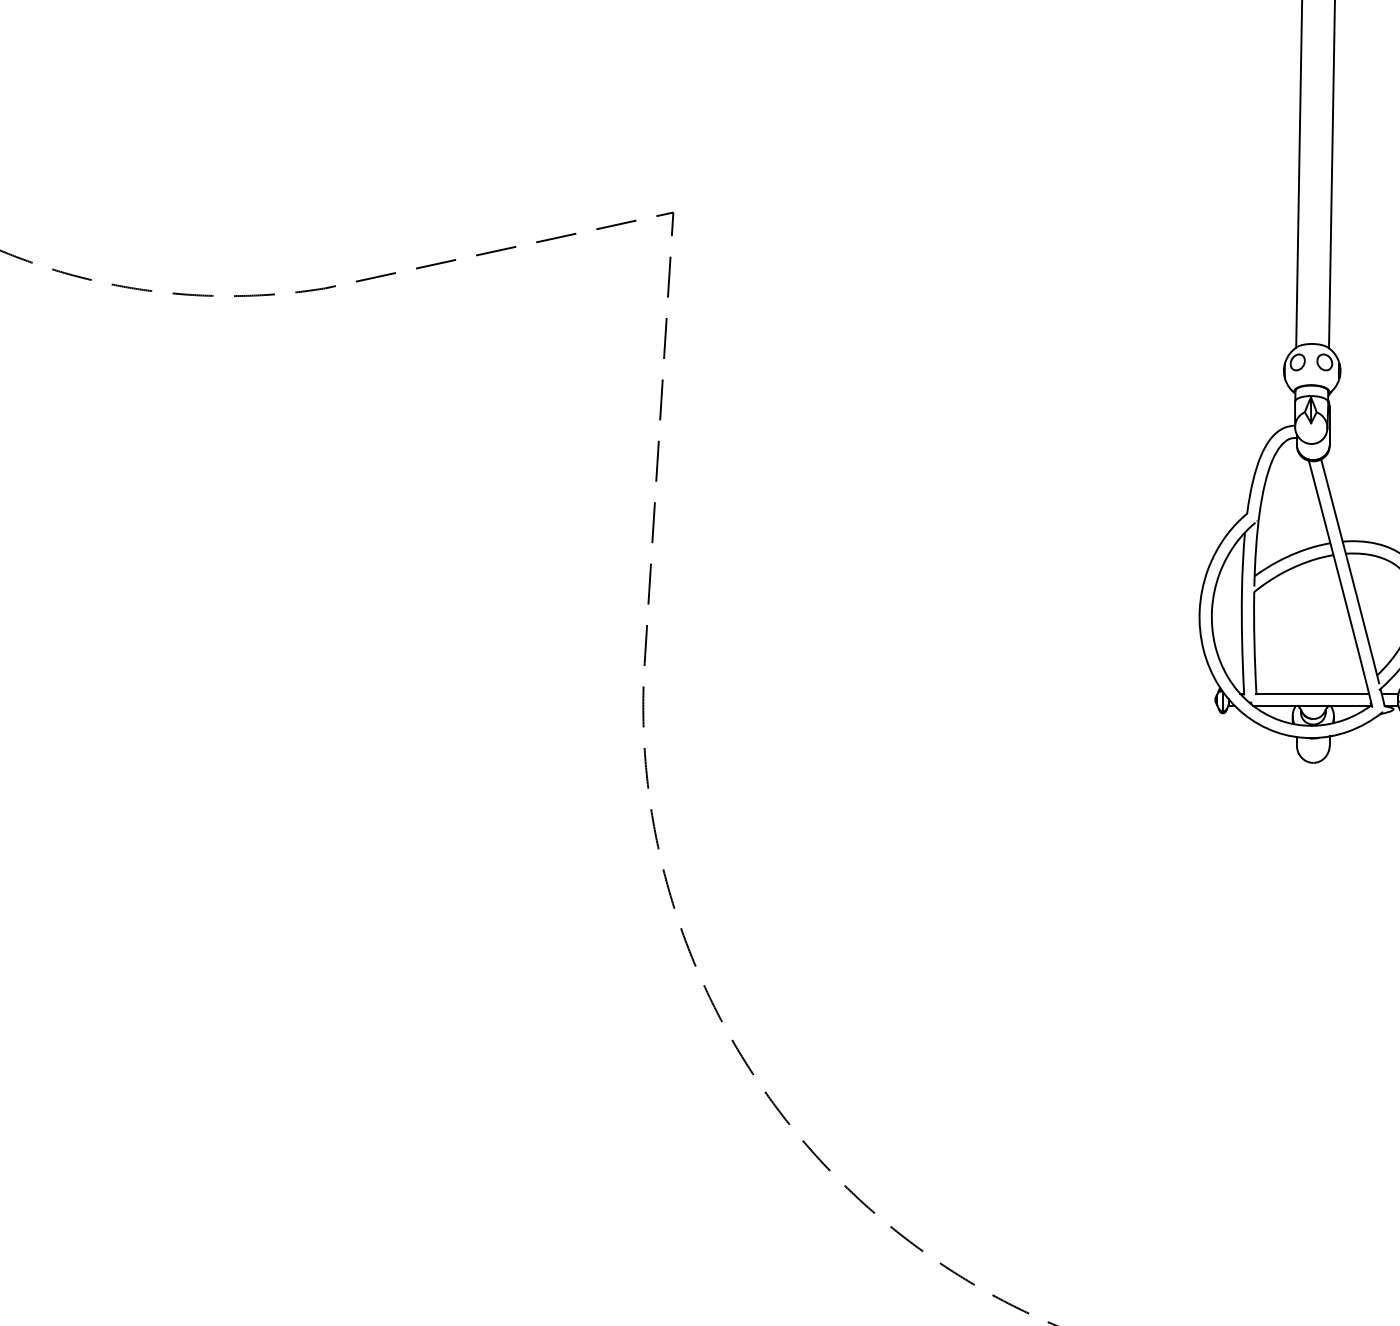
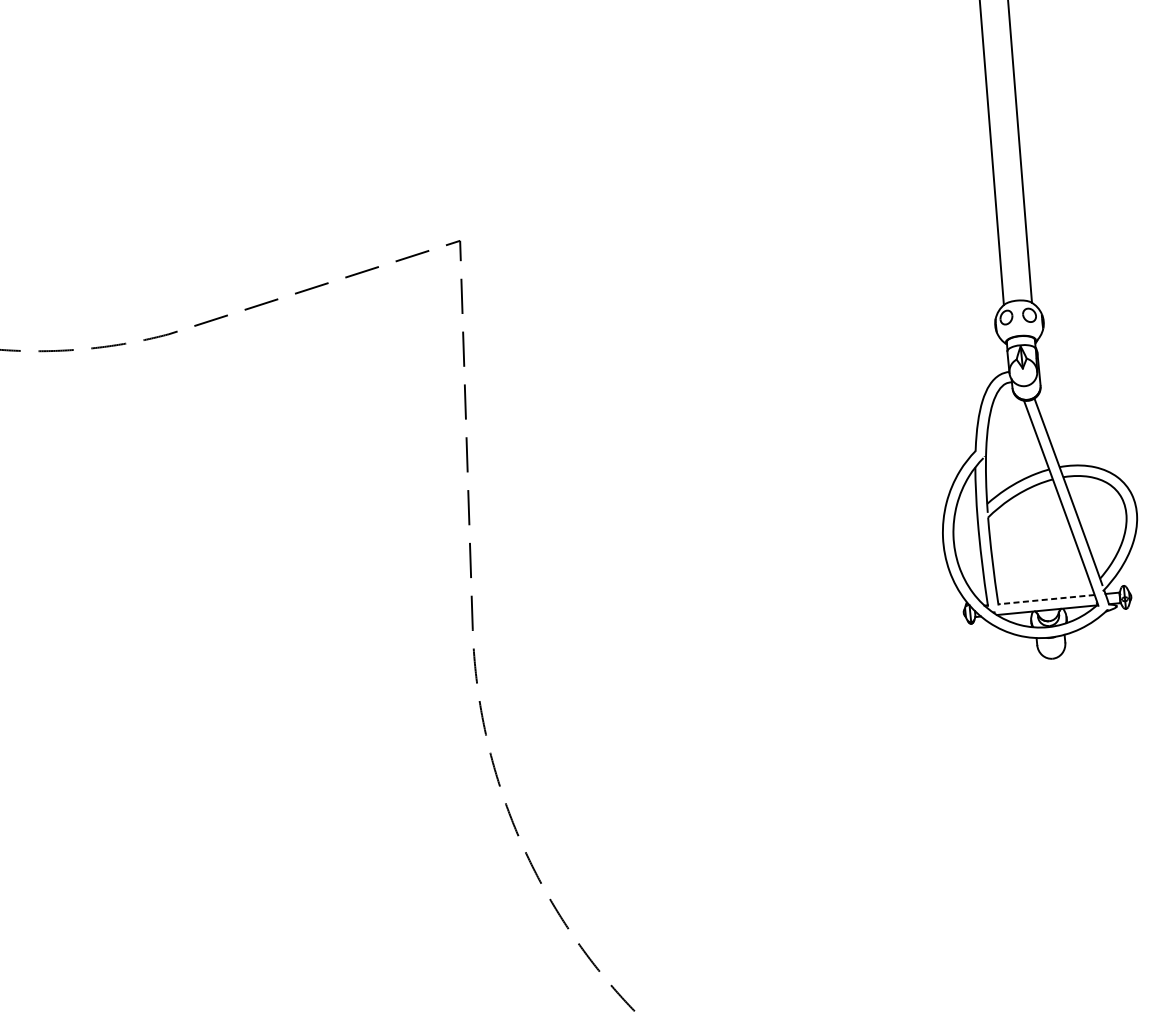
line: (1312, 693) -> (1046, 599), solid -> dashed

